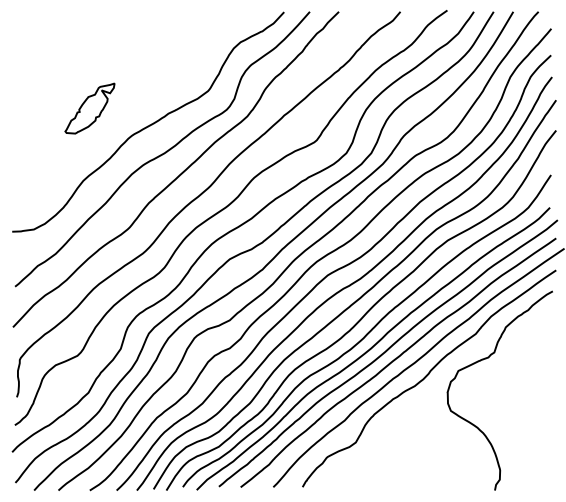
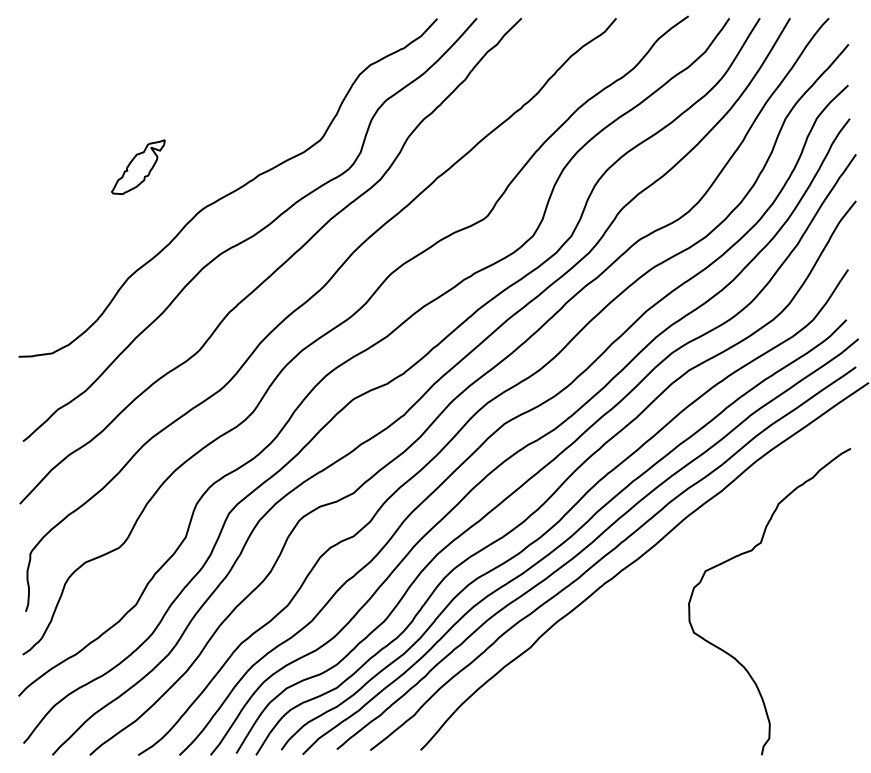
part: (89, 108) -> (137, 167), size x0.7
curve: (427, 376) -> (657, 579), removed

